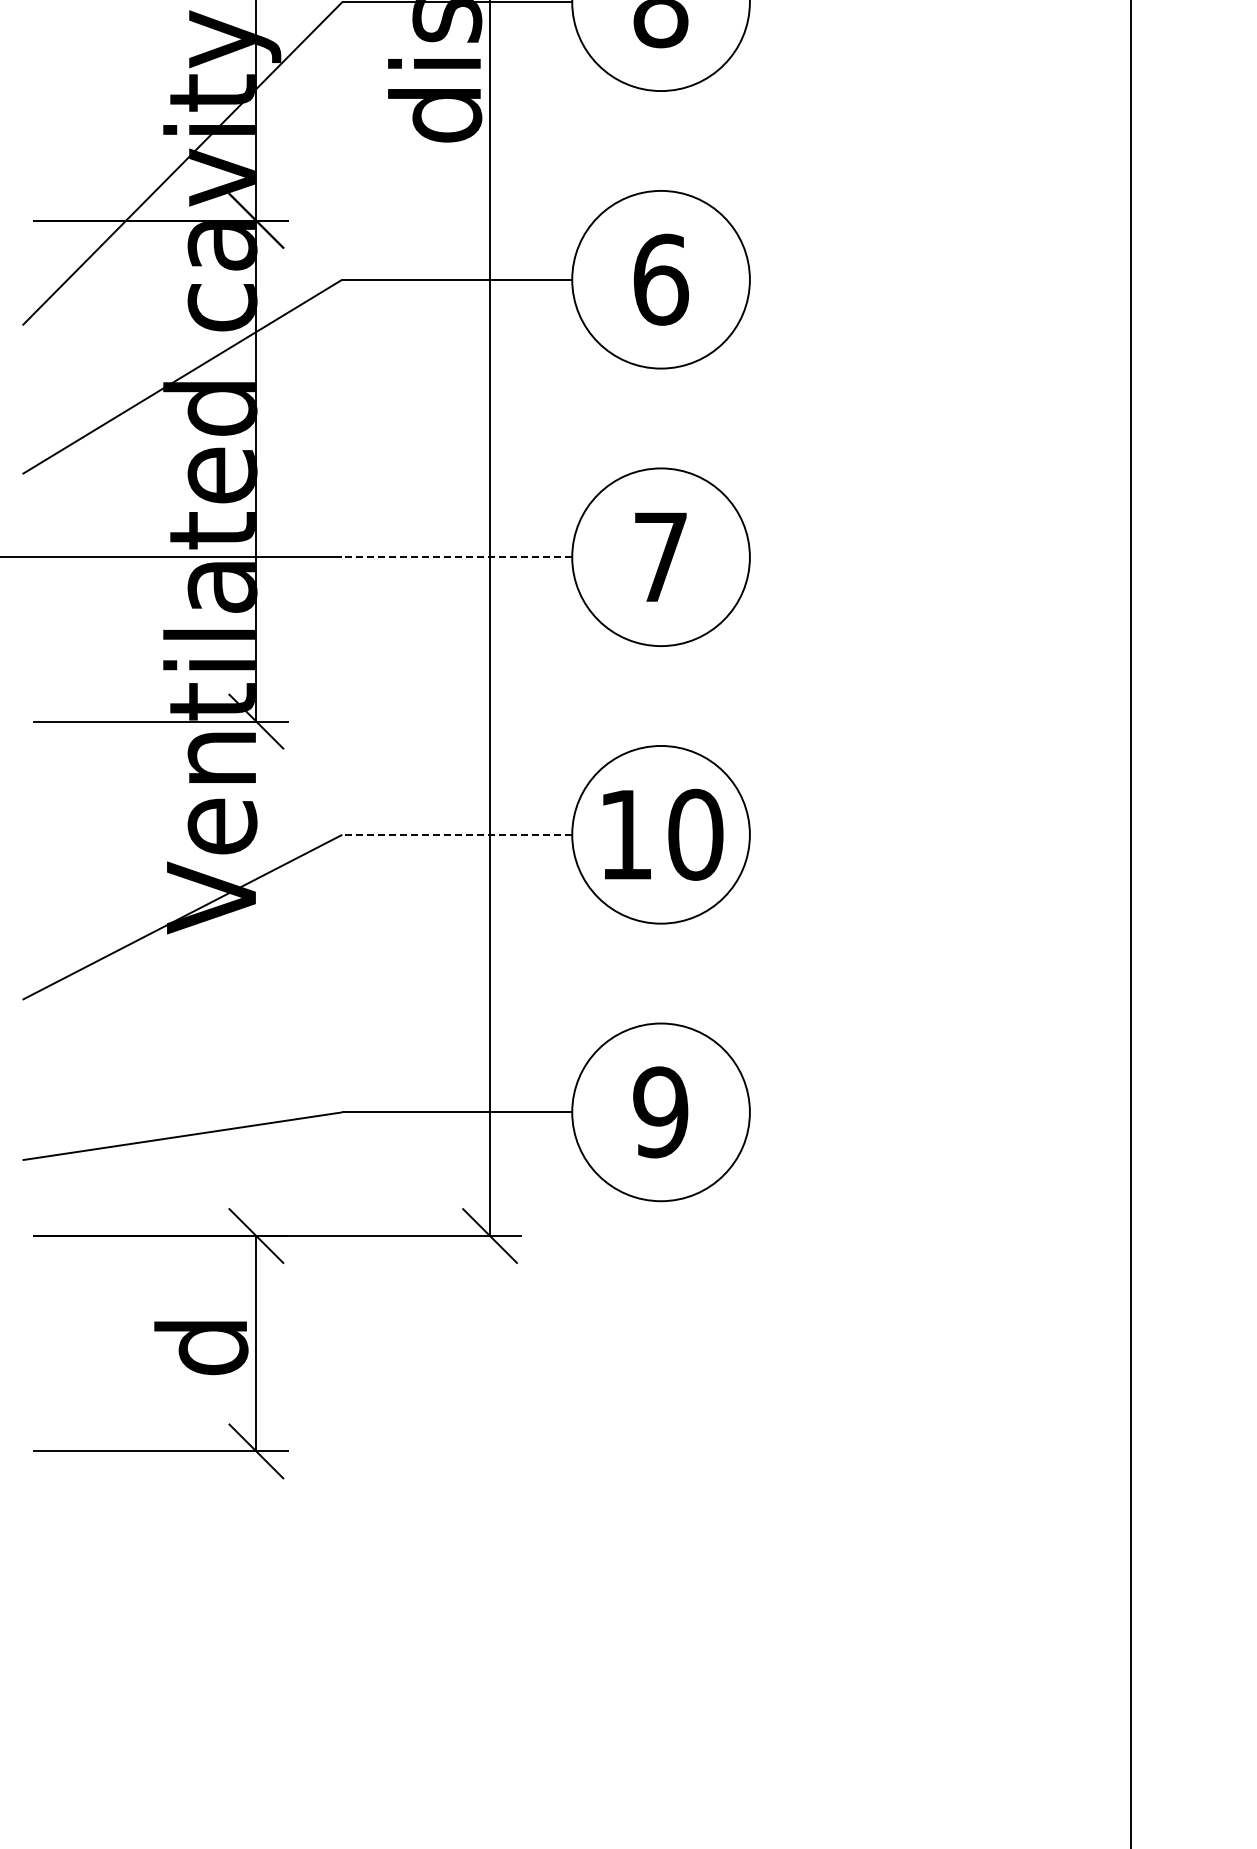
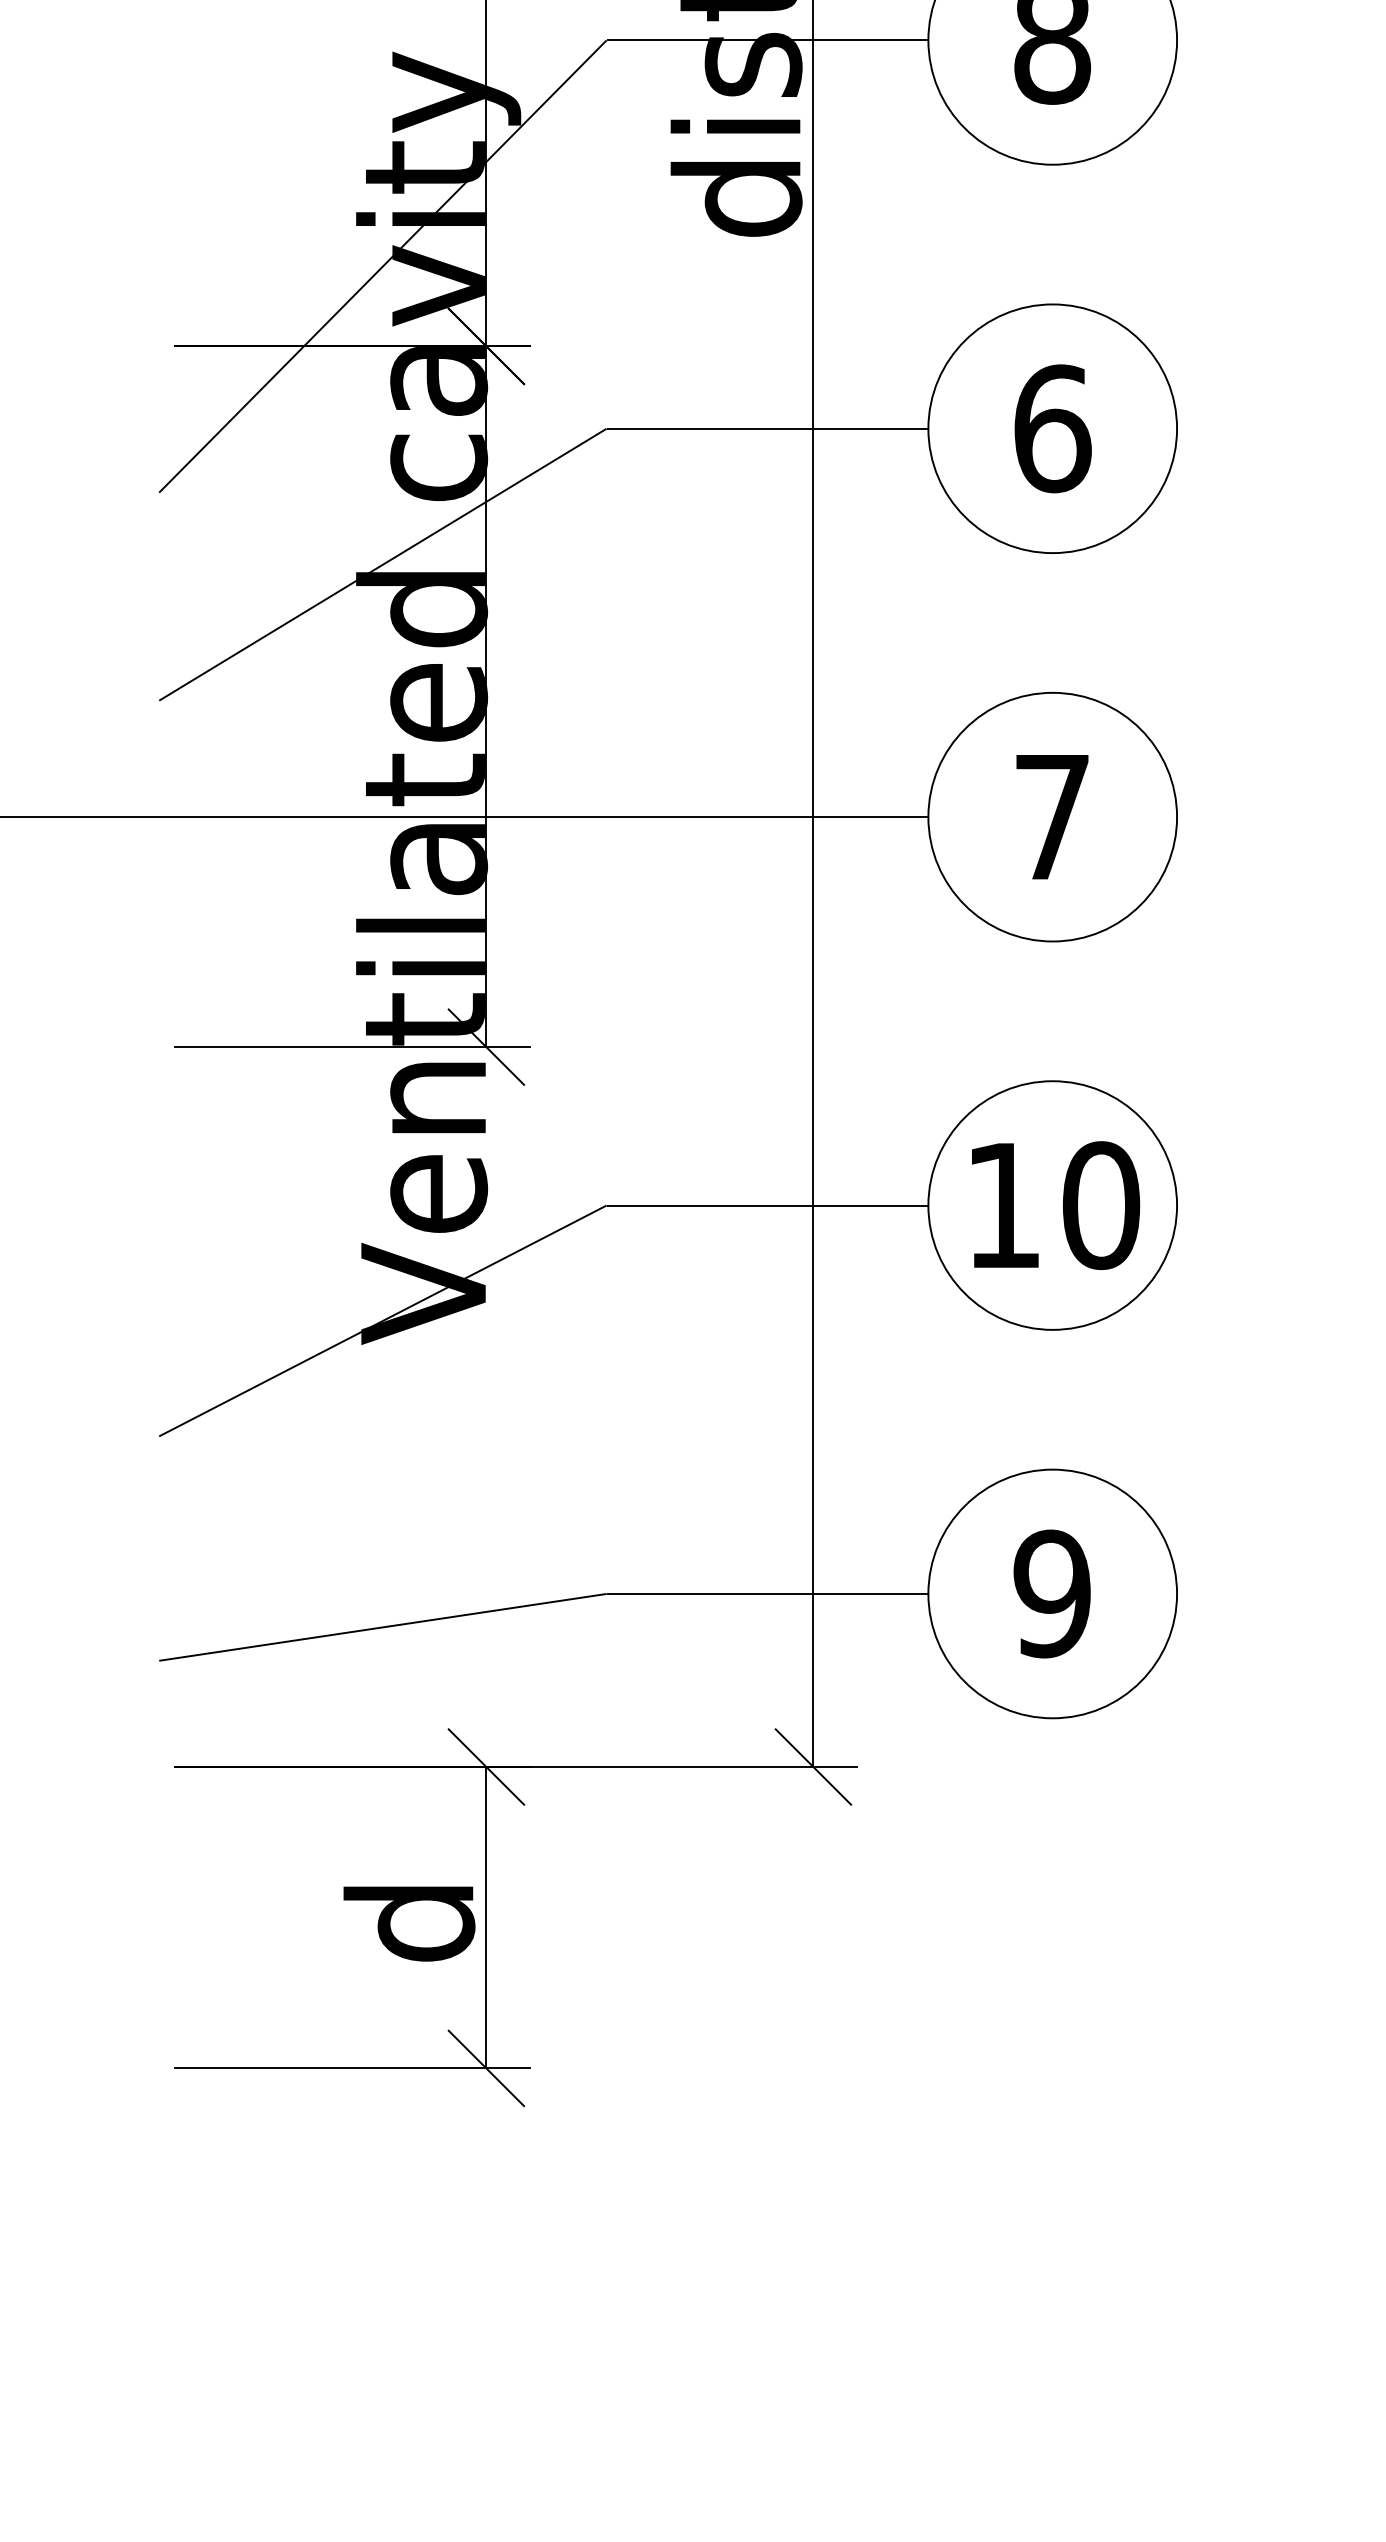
line: (457, 557) -> (767, 817), dashed -> solid
line: (457, 834) -> (767, 1205), dashed -> solid

